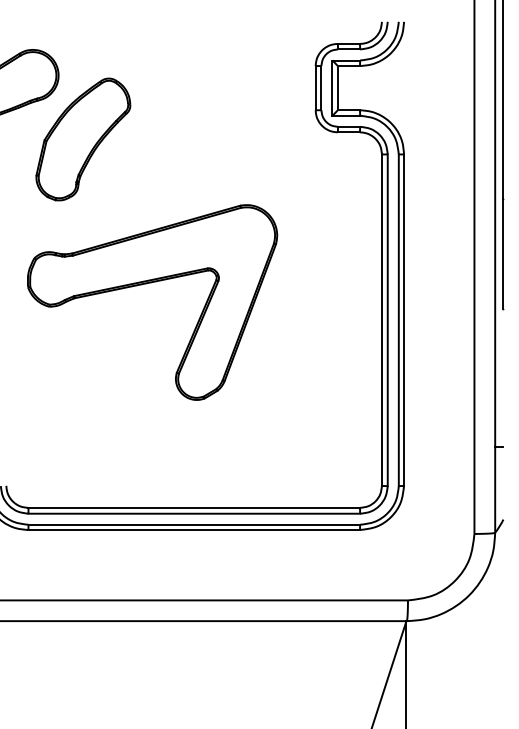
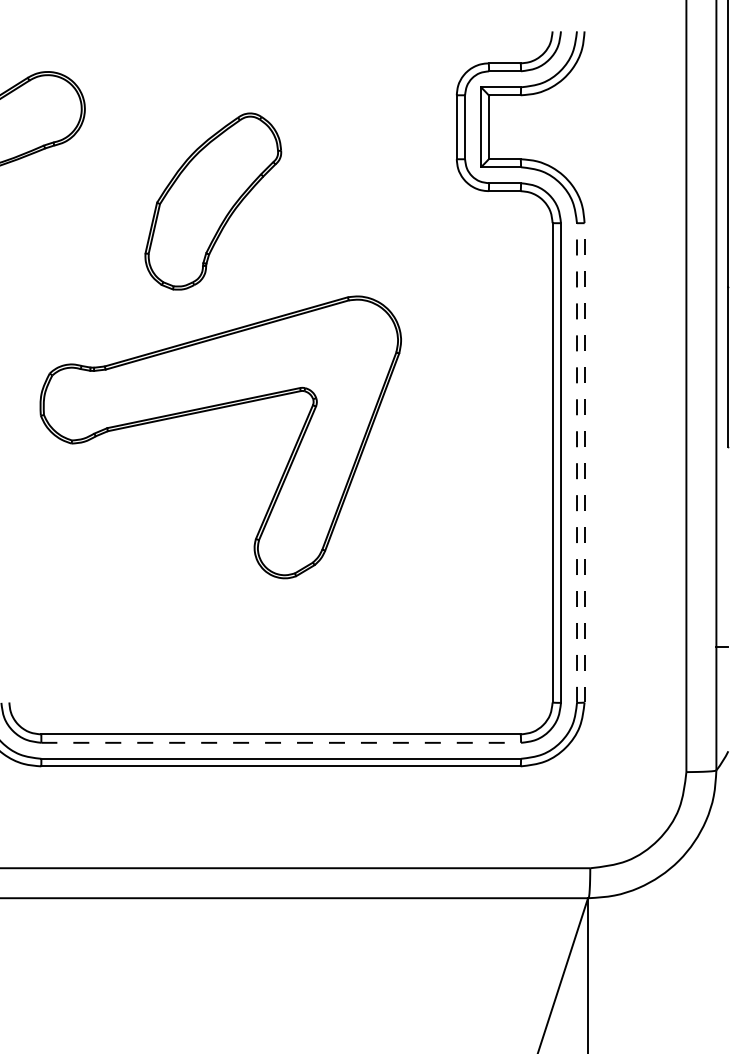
part: (83, 139) -> (213, 201), moved
line: (398, 320) -> (576, 463), solid -> dashed
line: (404, 320) -> (585, 463), solid -> dashed
line: (194, 513) -> (281, 742), solid -> dashed

